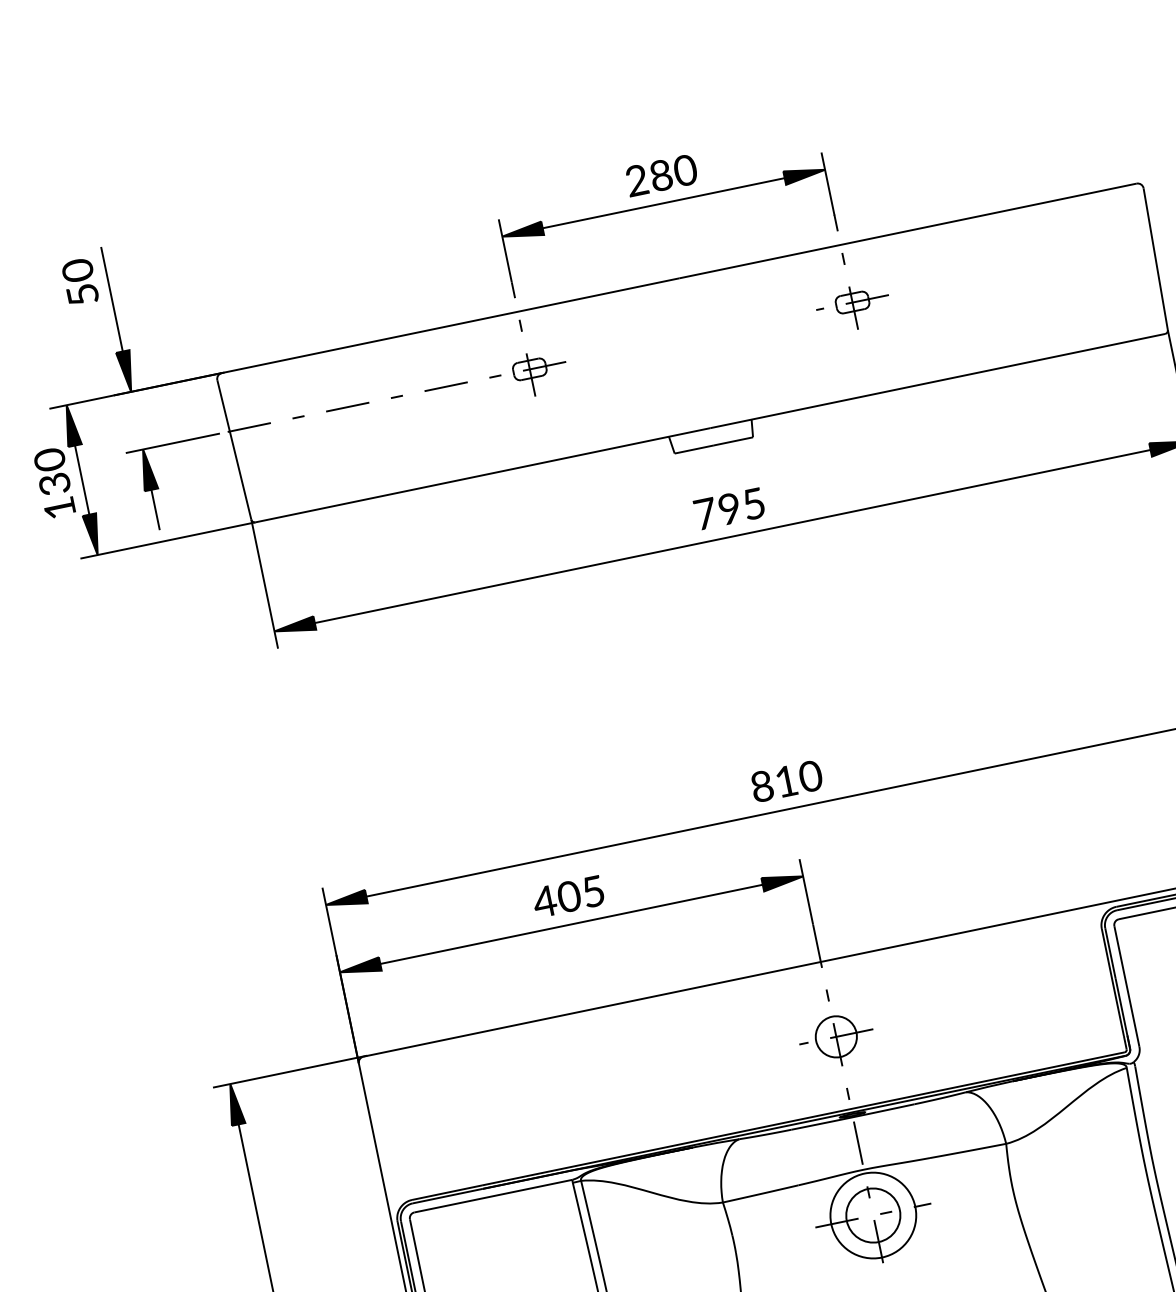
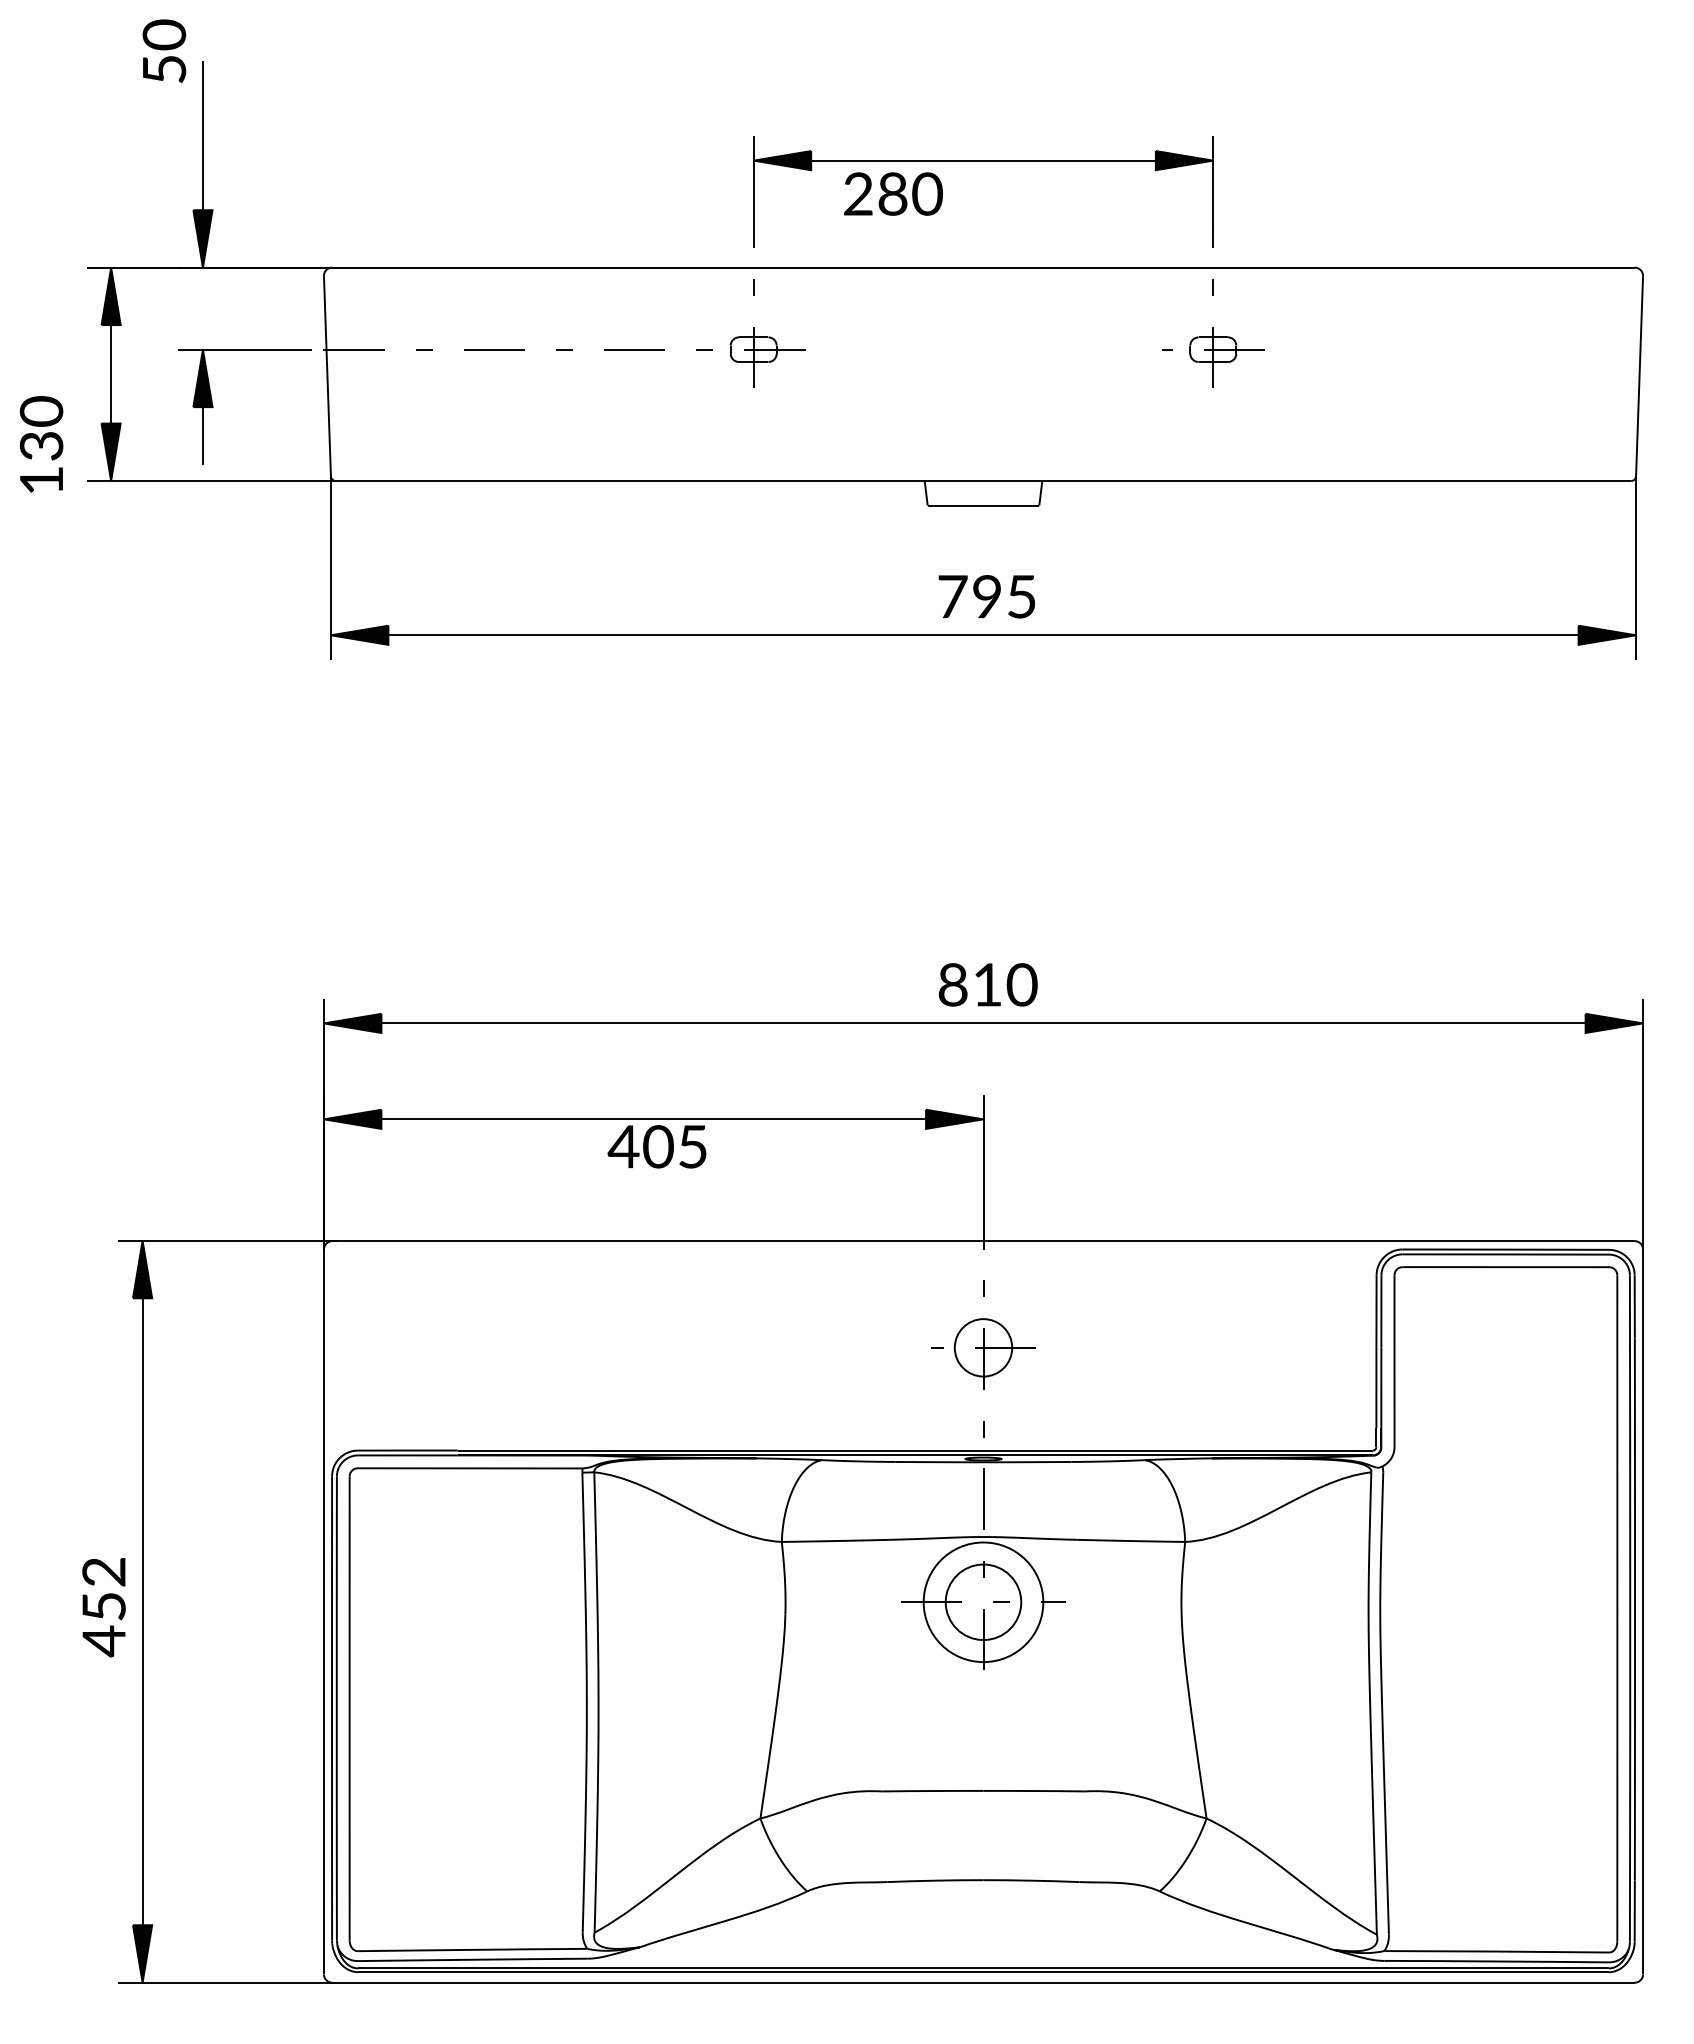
text: (661, 175) -> (893, 193), moved
text: (80, 282) -> (164, 51), moved
text: (54, 483) -> (41, 444), moved
text: (567, 896) -> (656, 1146), moved

